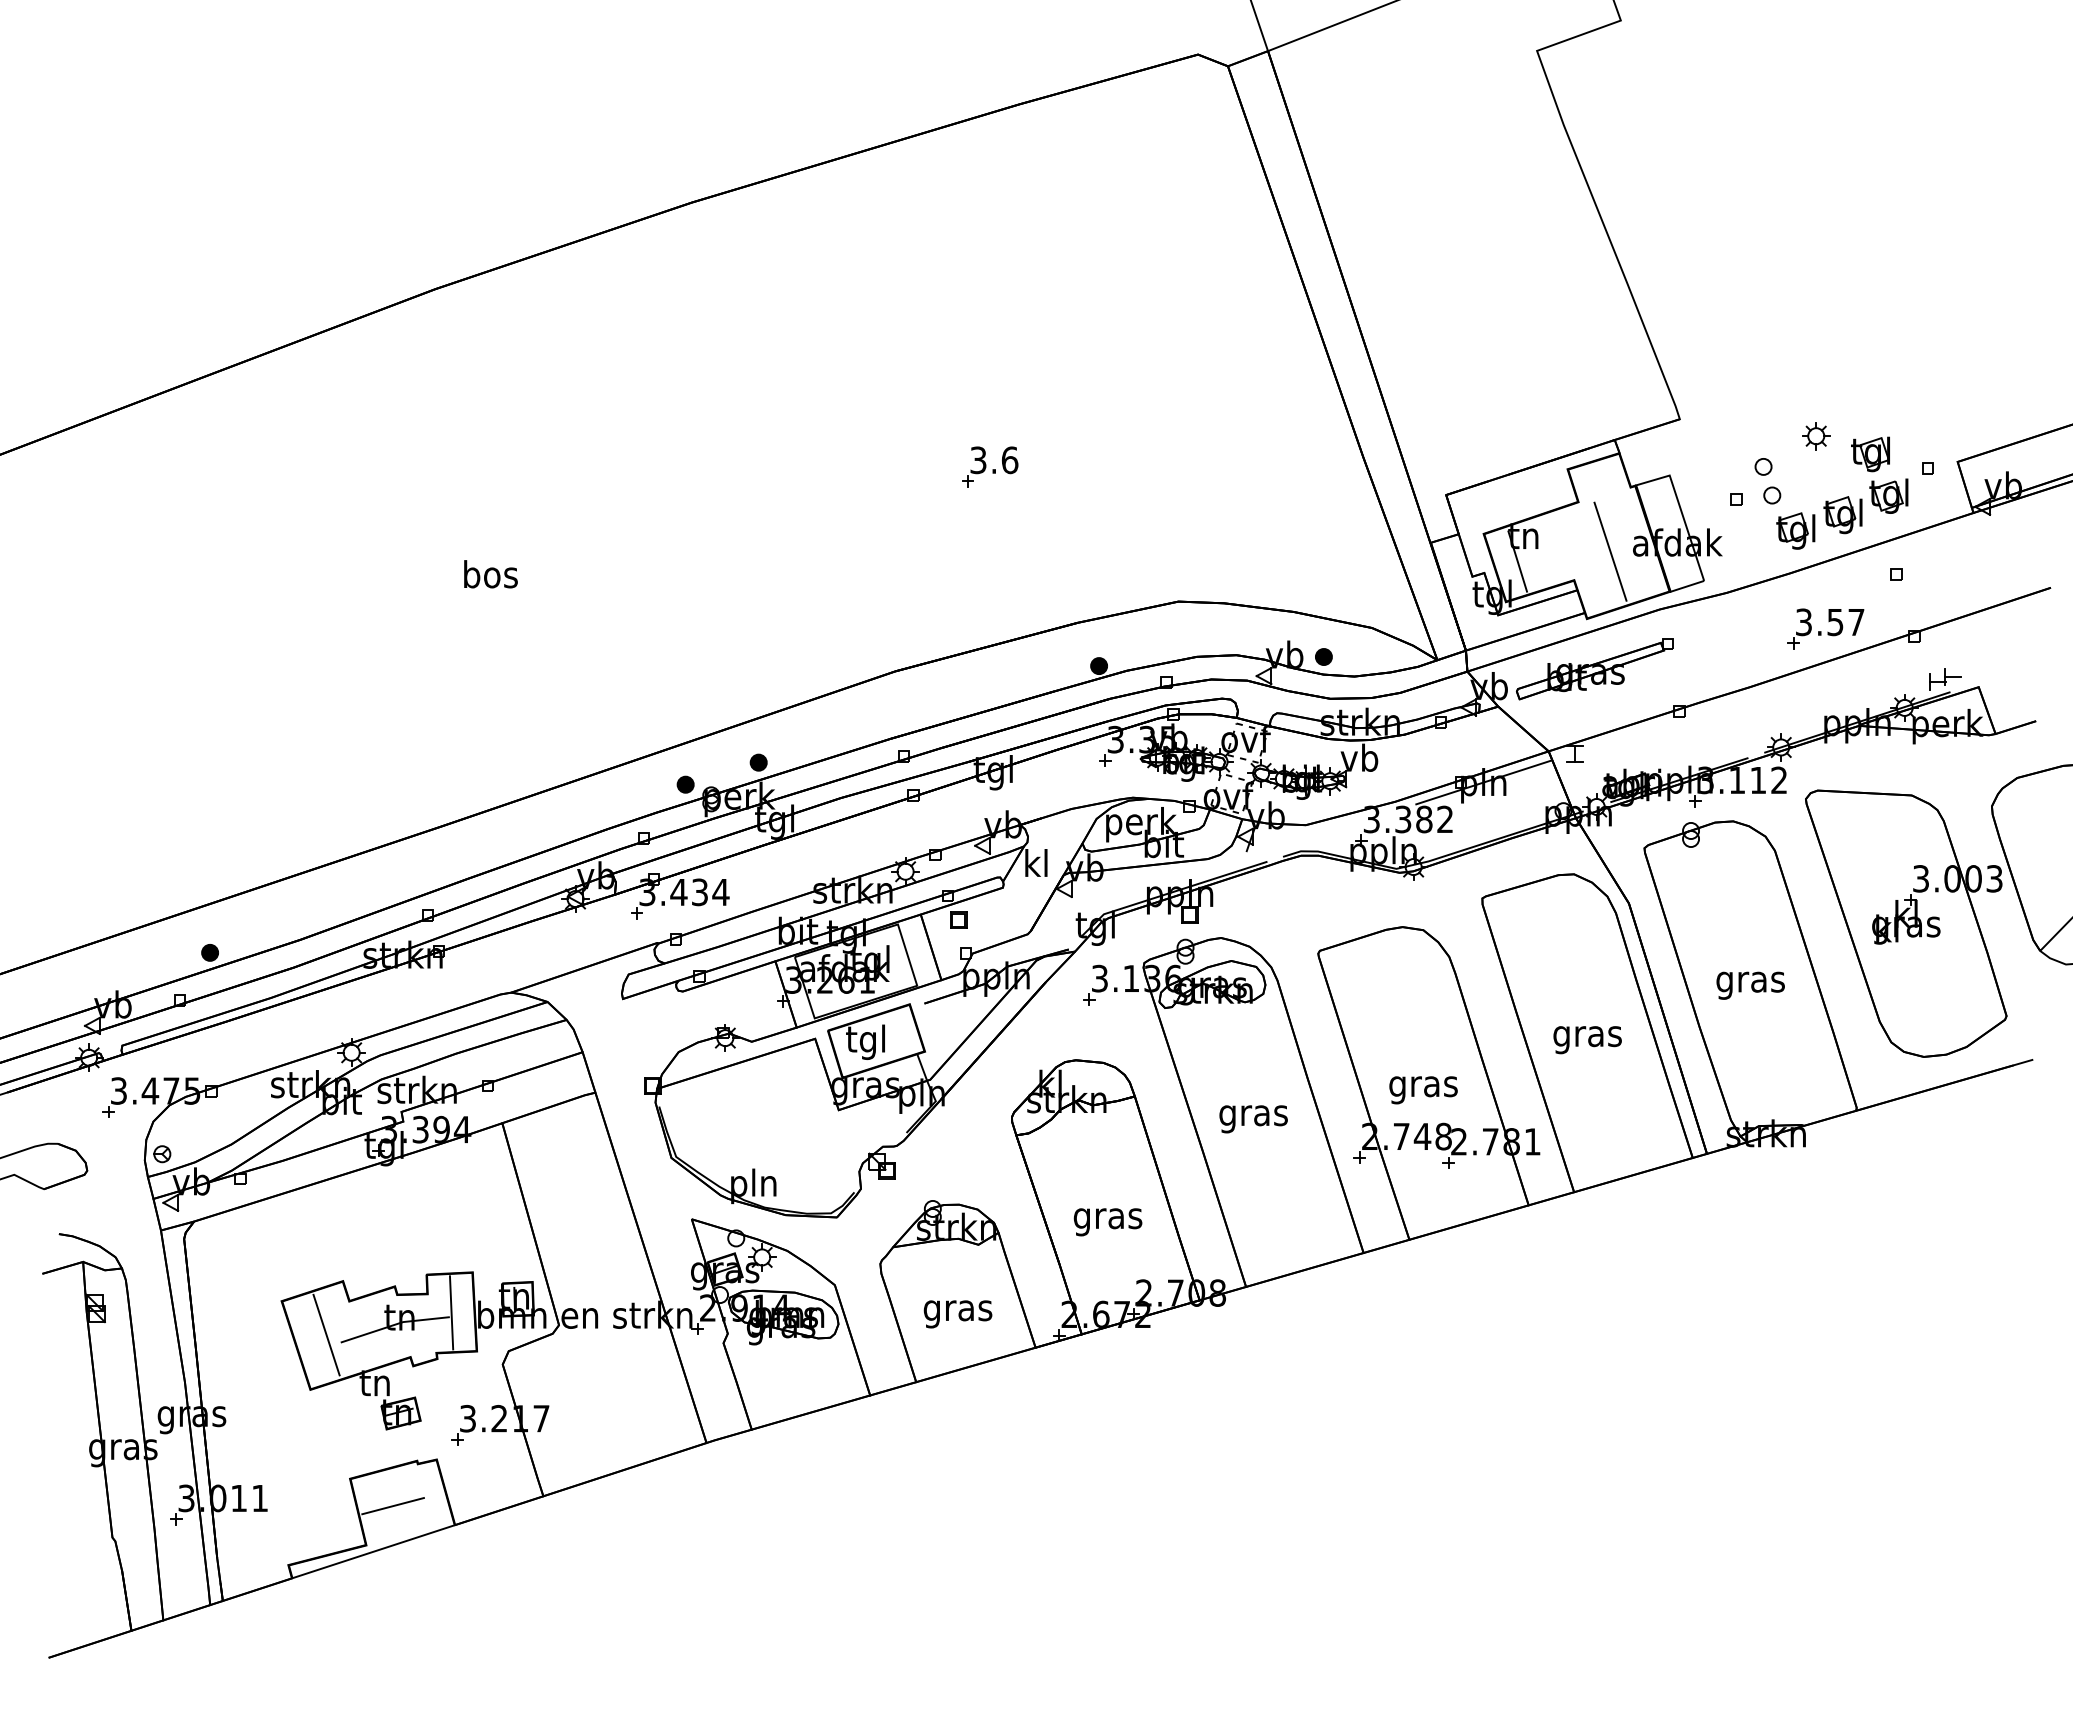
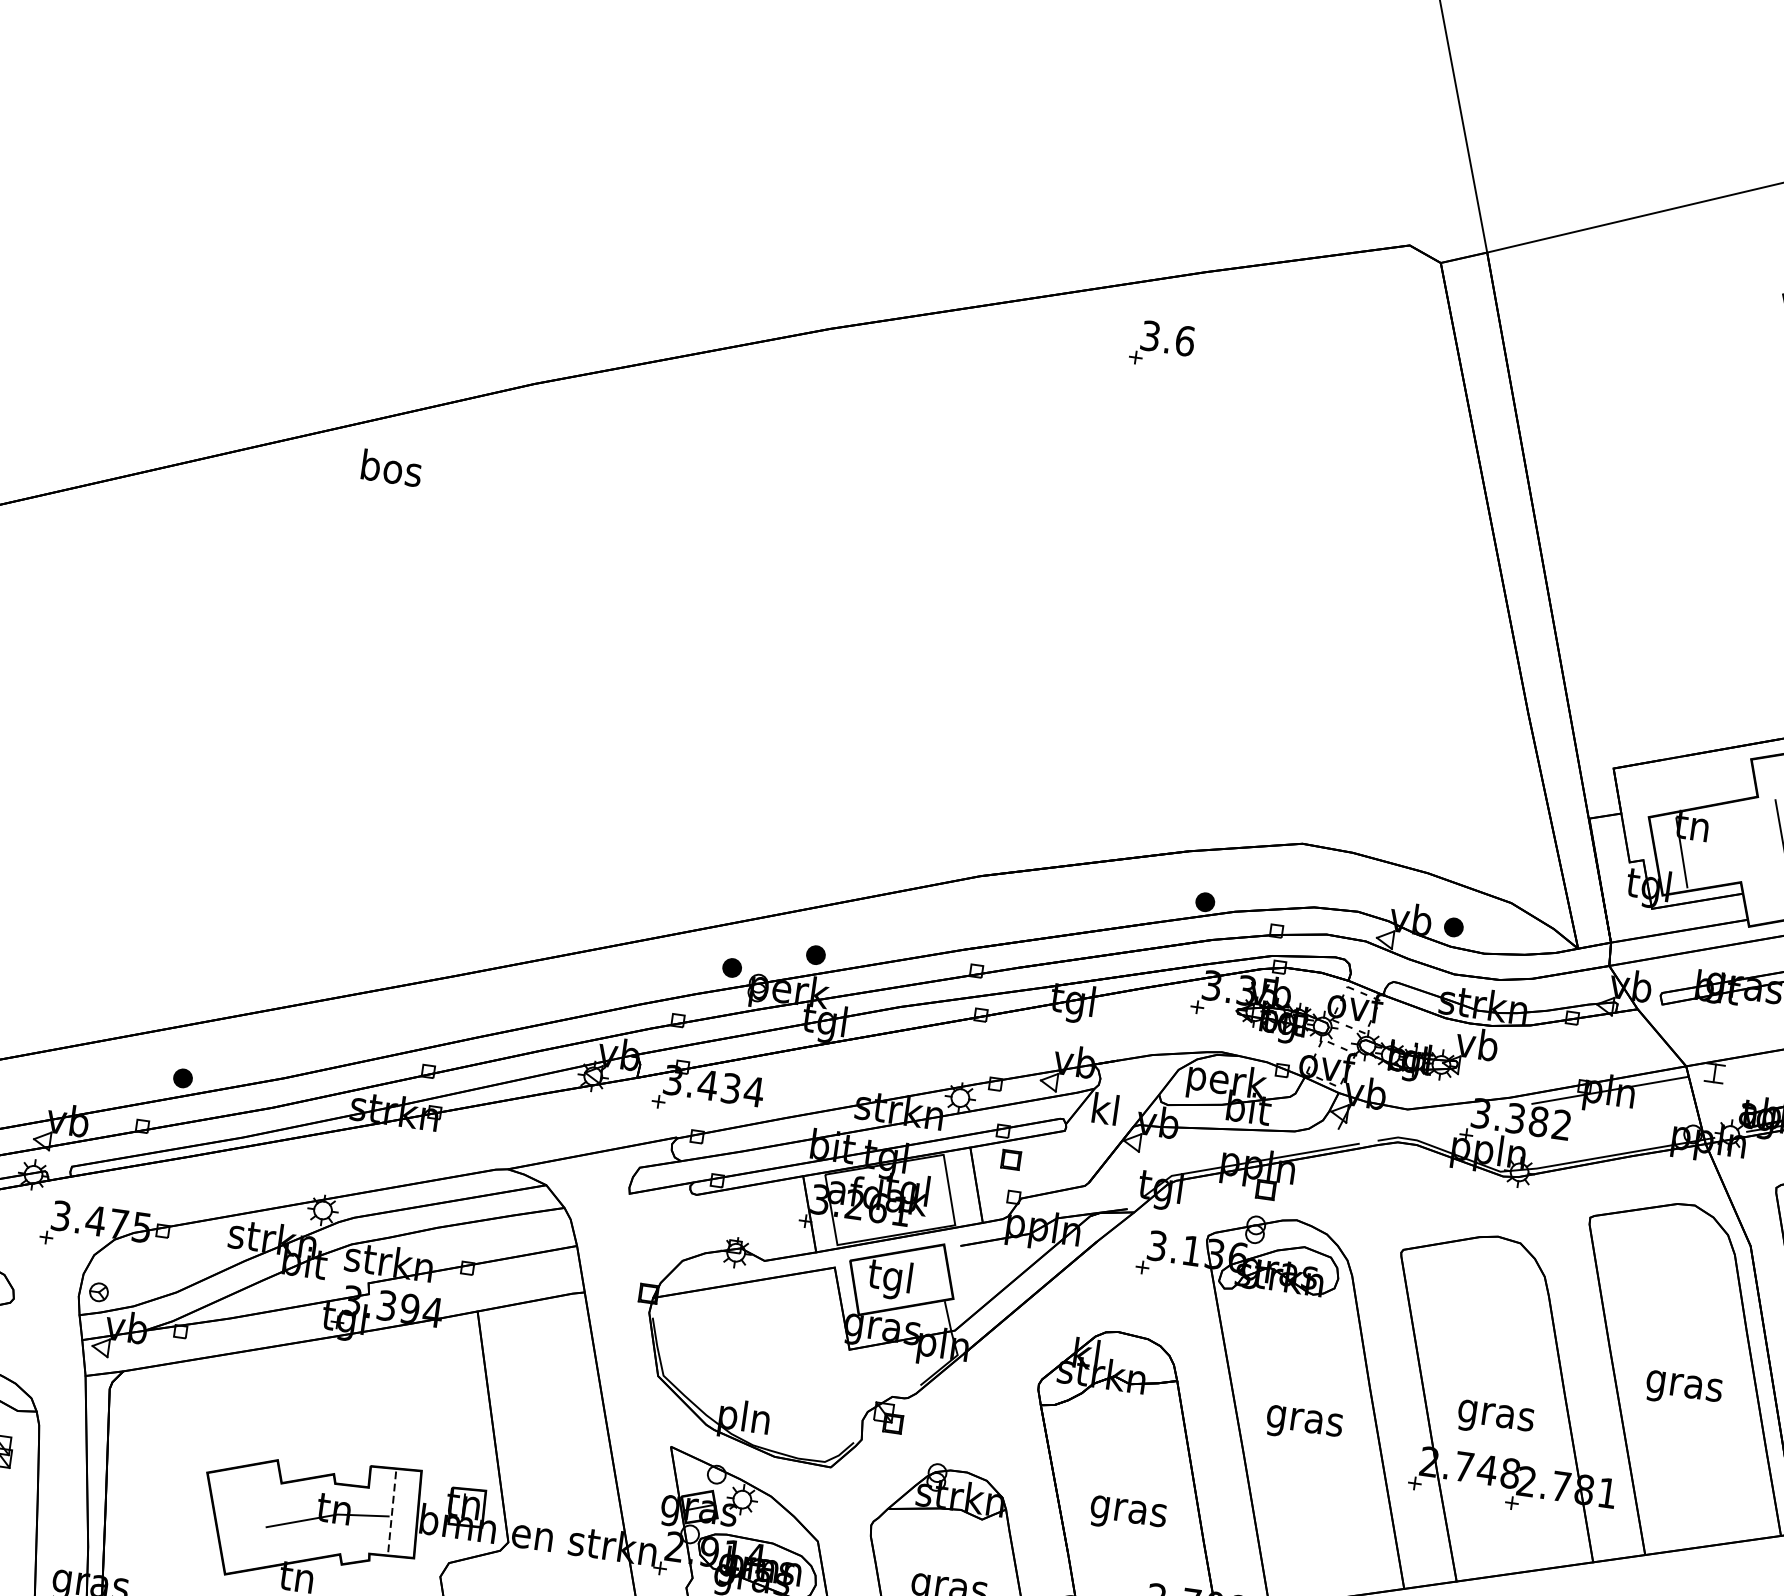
part: (990, 466) -> (1162, 344), moved
text: (490, 574) -> (391, 468), moved
line: (451, 1312) -> (392, 1511), solid -> dashed
line: (326, 1334) -> (251, 1516), removed

